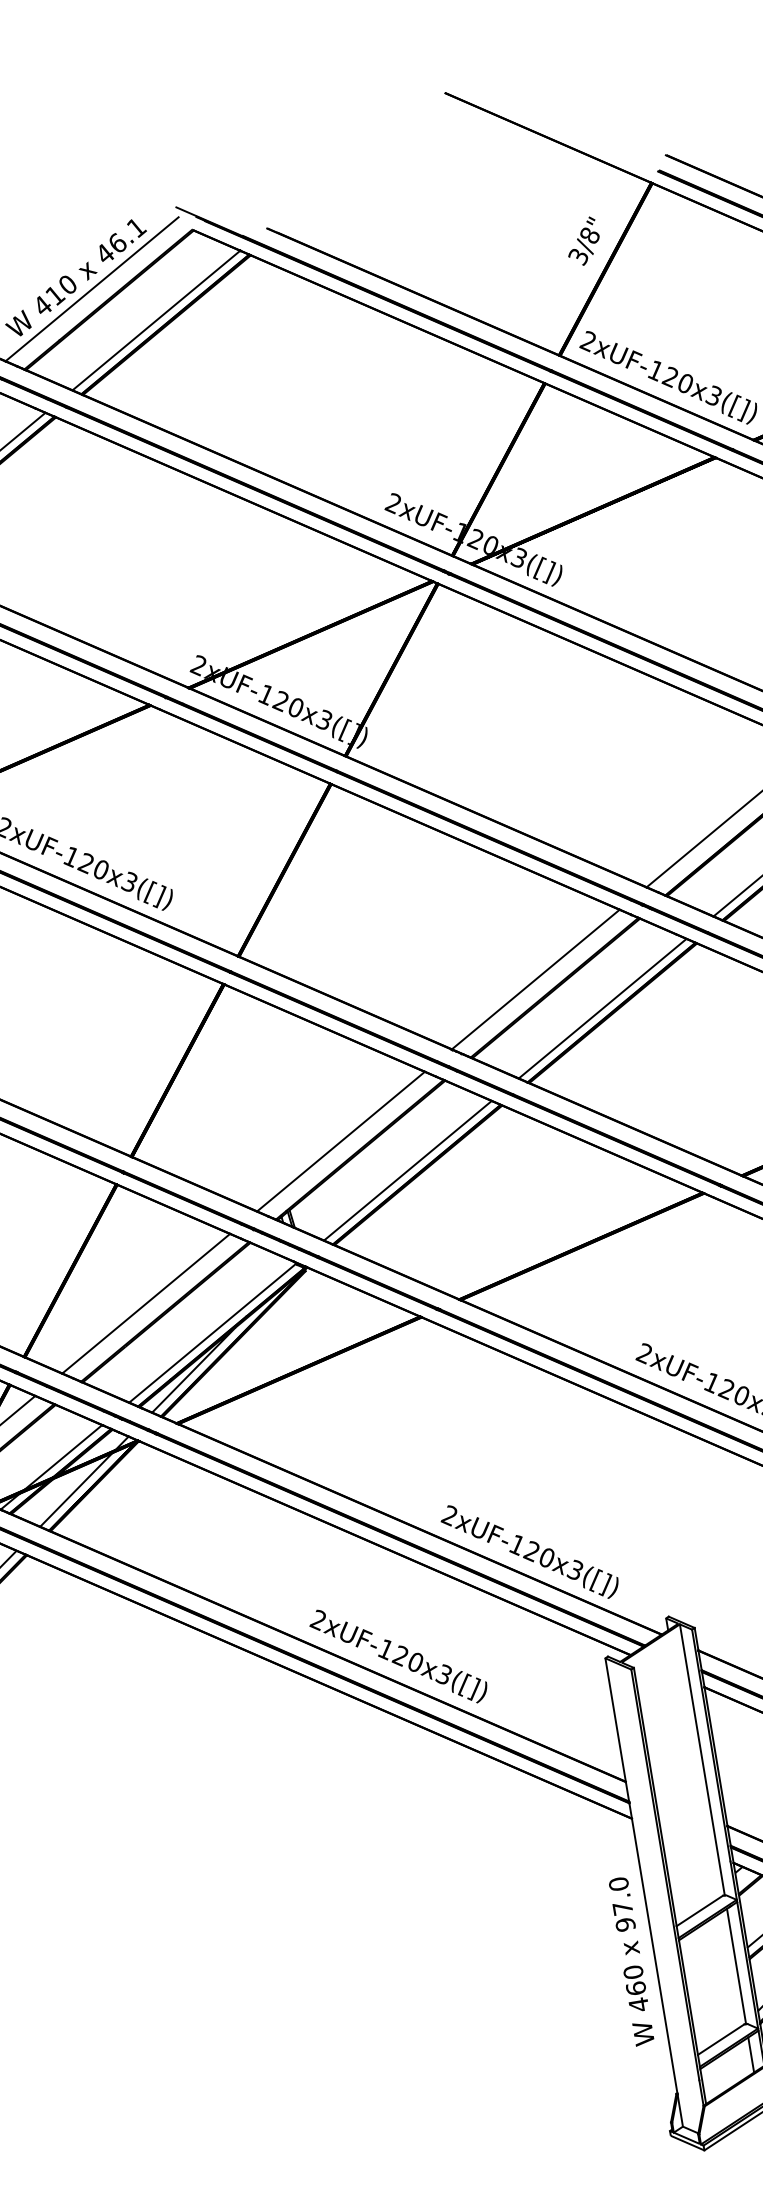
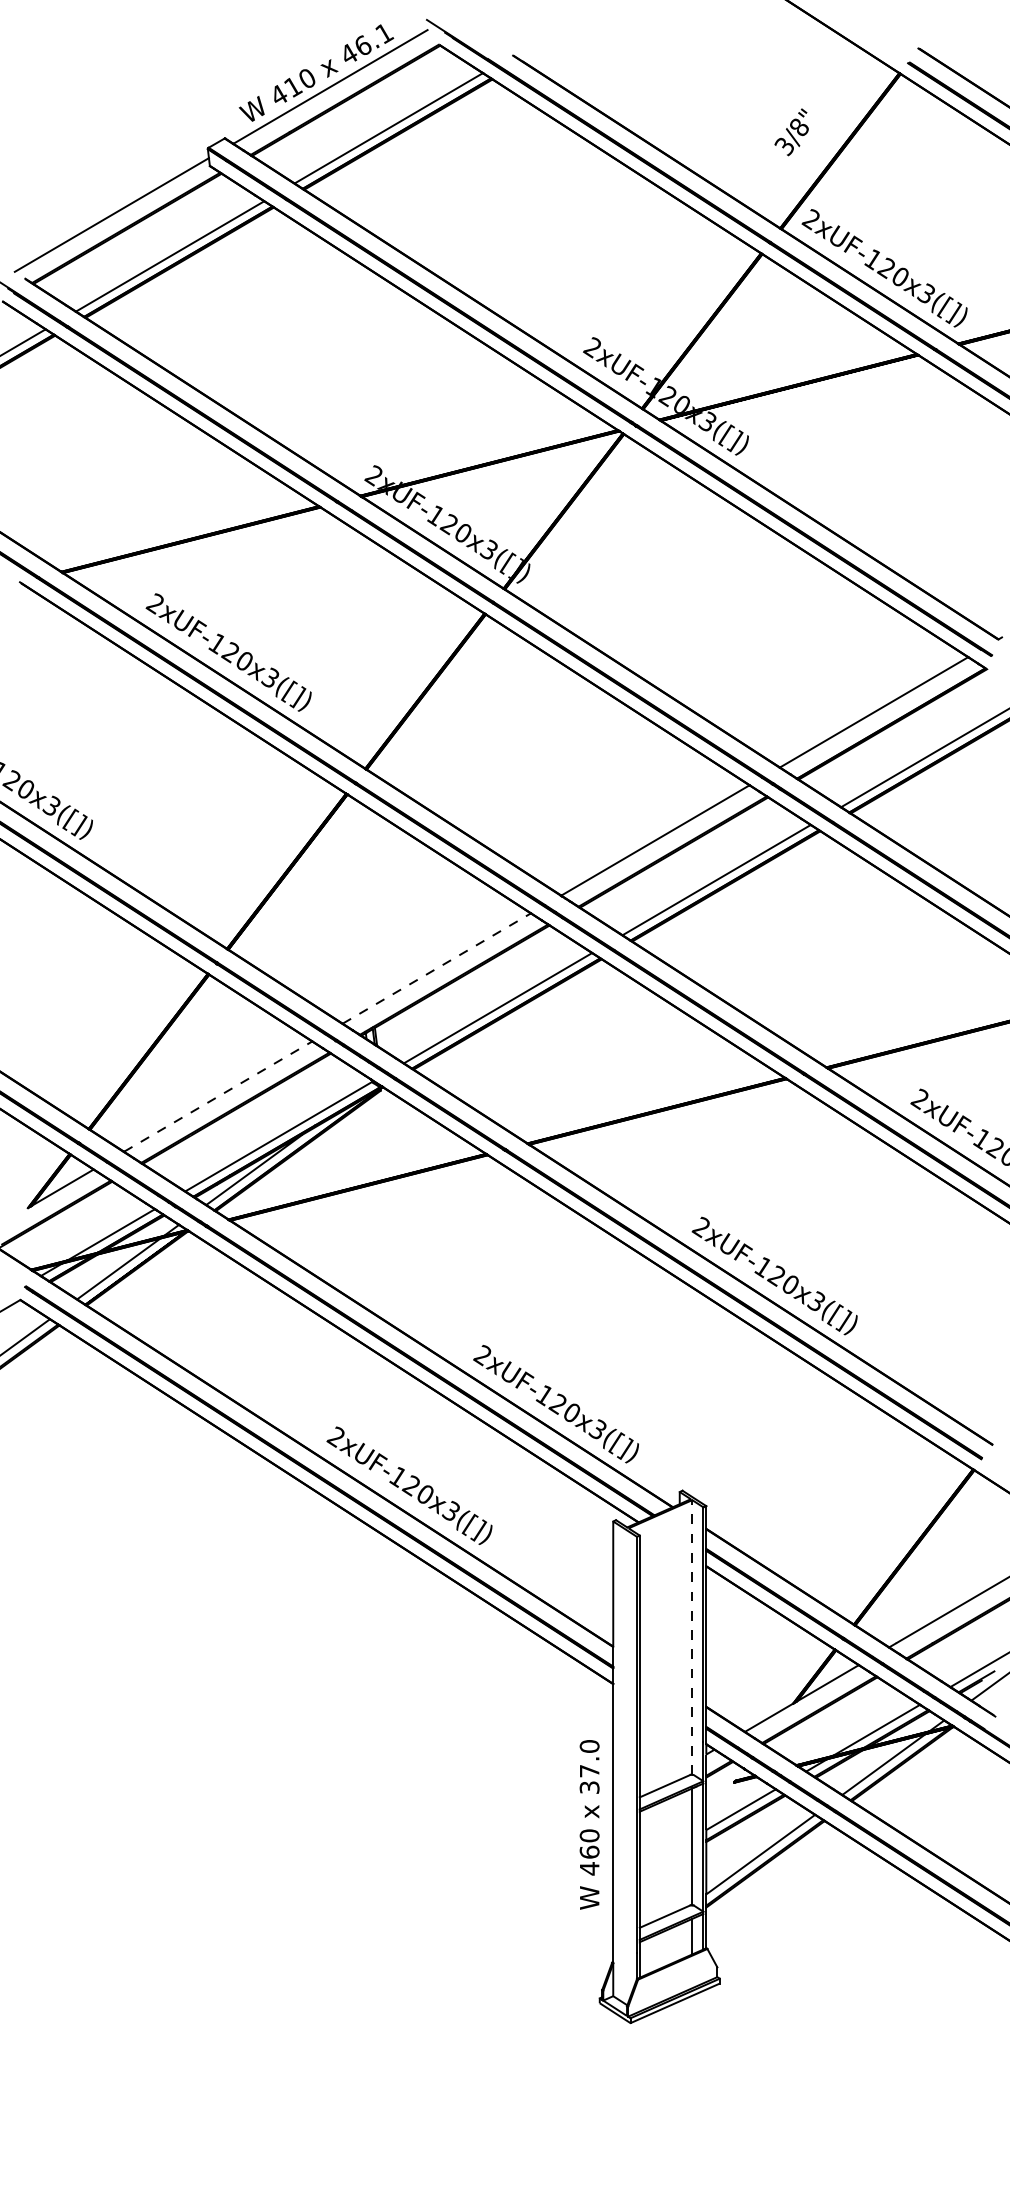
text: (583, 241) -> (791, 132), moved
line: (341, 1141) -> (437, 968), solid -> dashed
line: (146, 1303) -> (218, 1096), solid -> dashed
line: (702, 1759) -> (692, 1637), solid -> dashed
text: (625, 1924) -> (589, 1787), 97.0 -> 37.0

